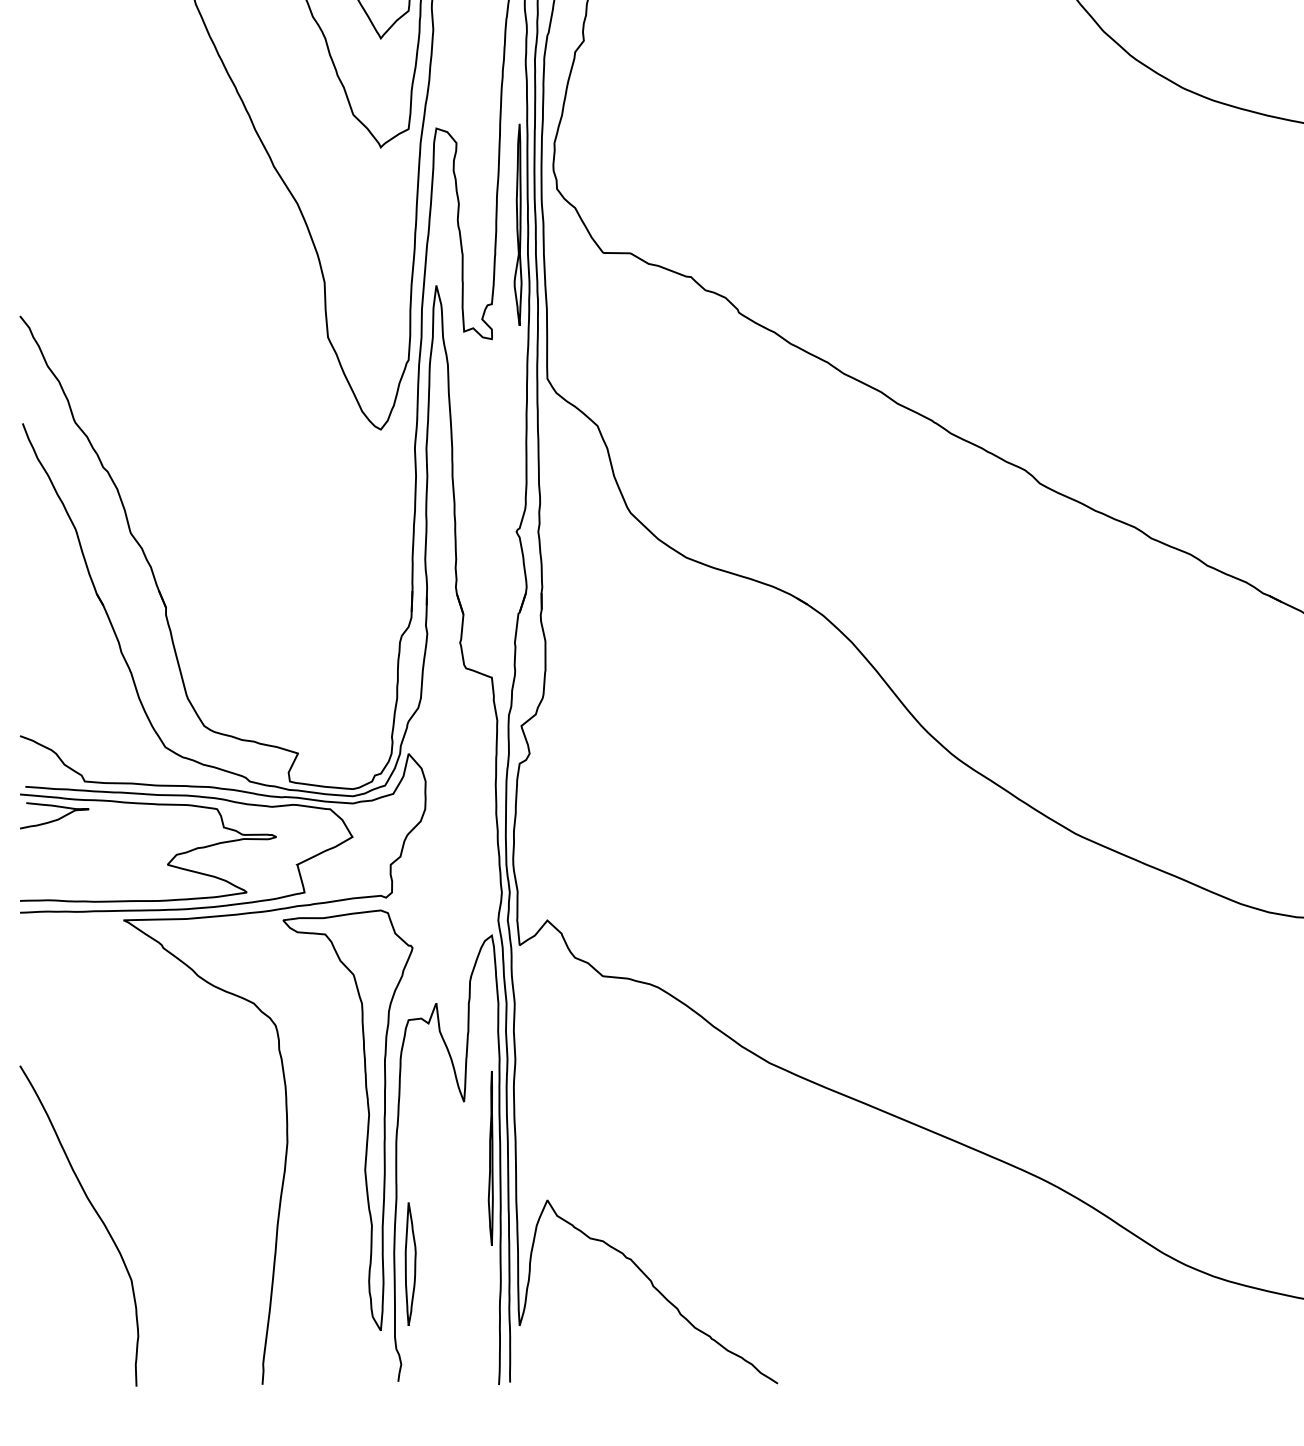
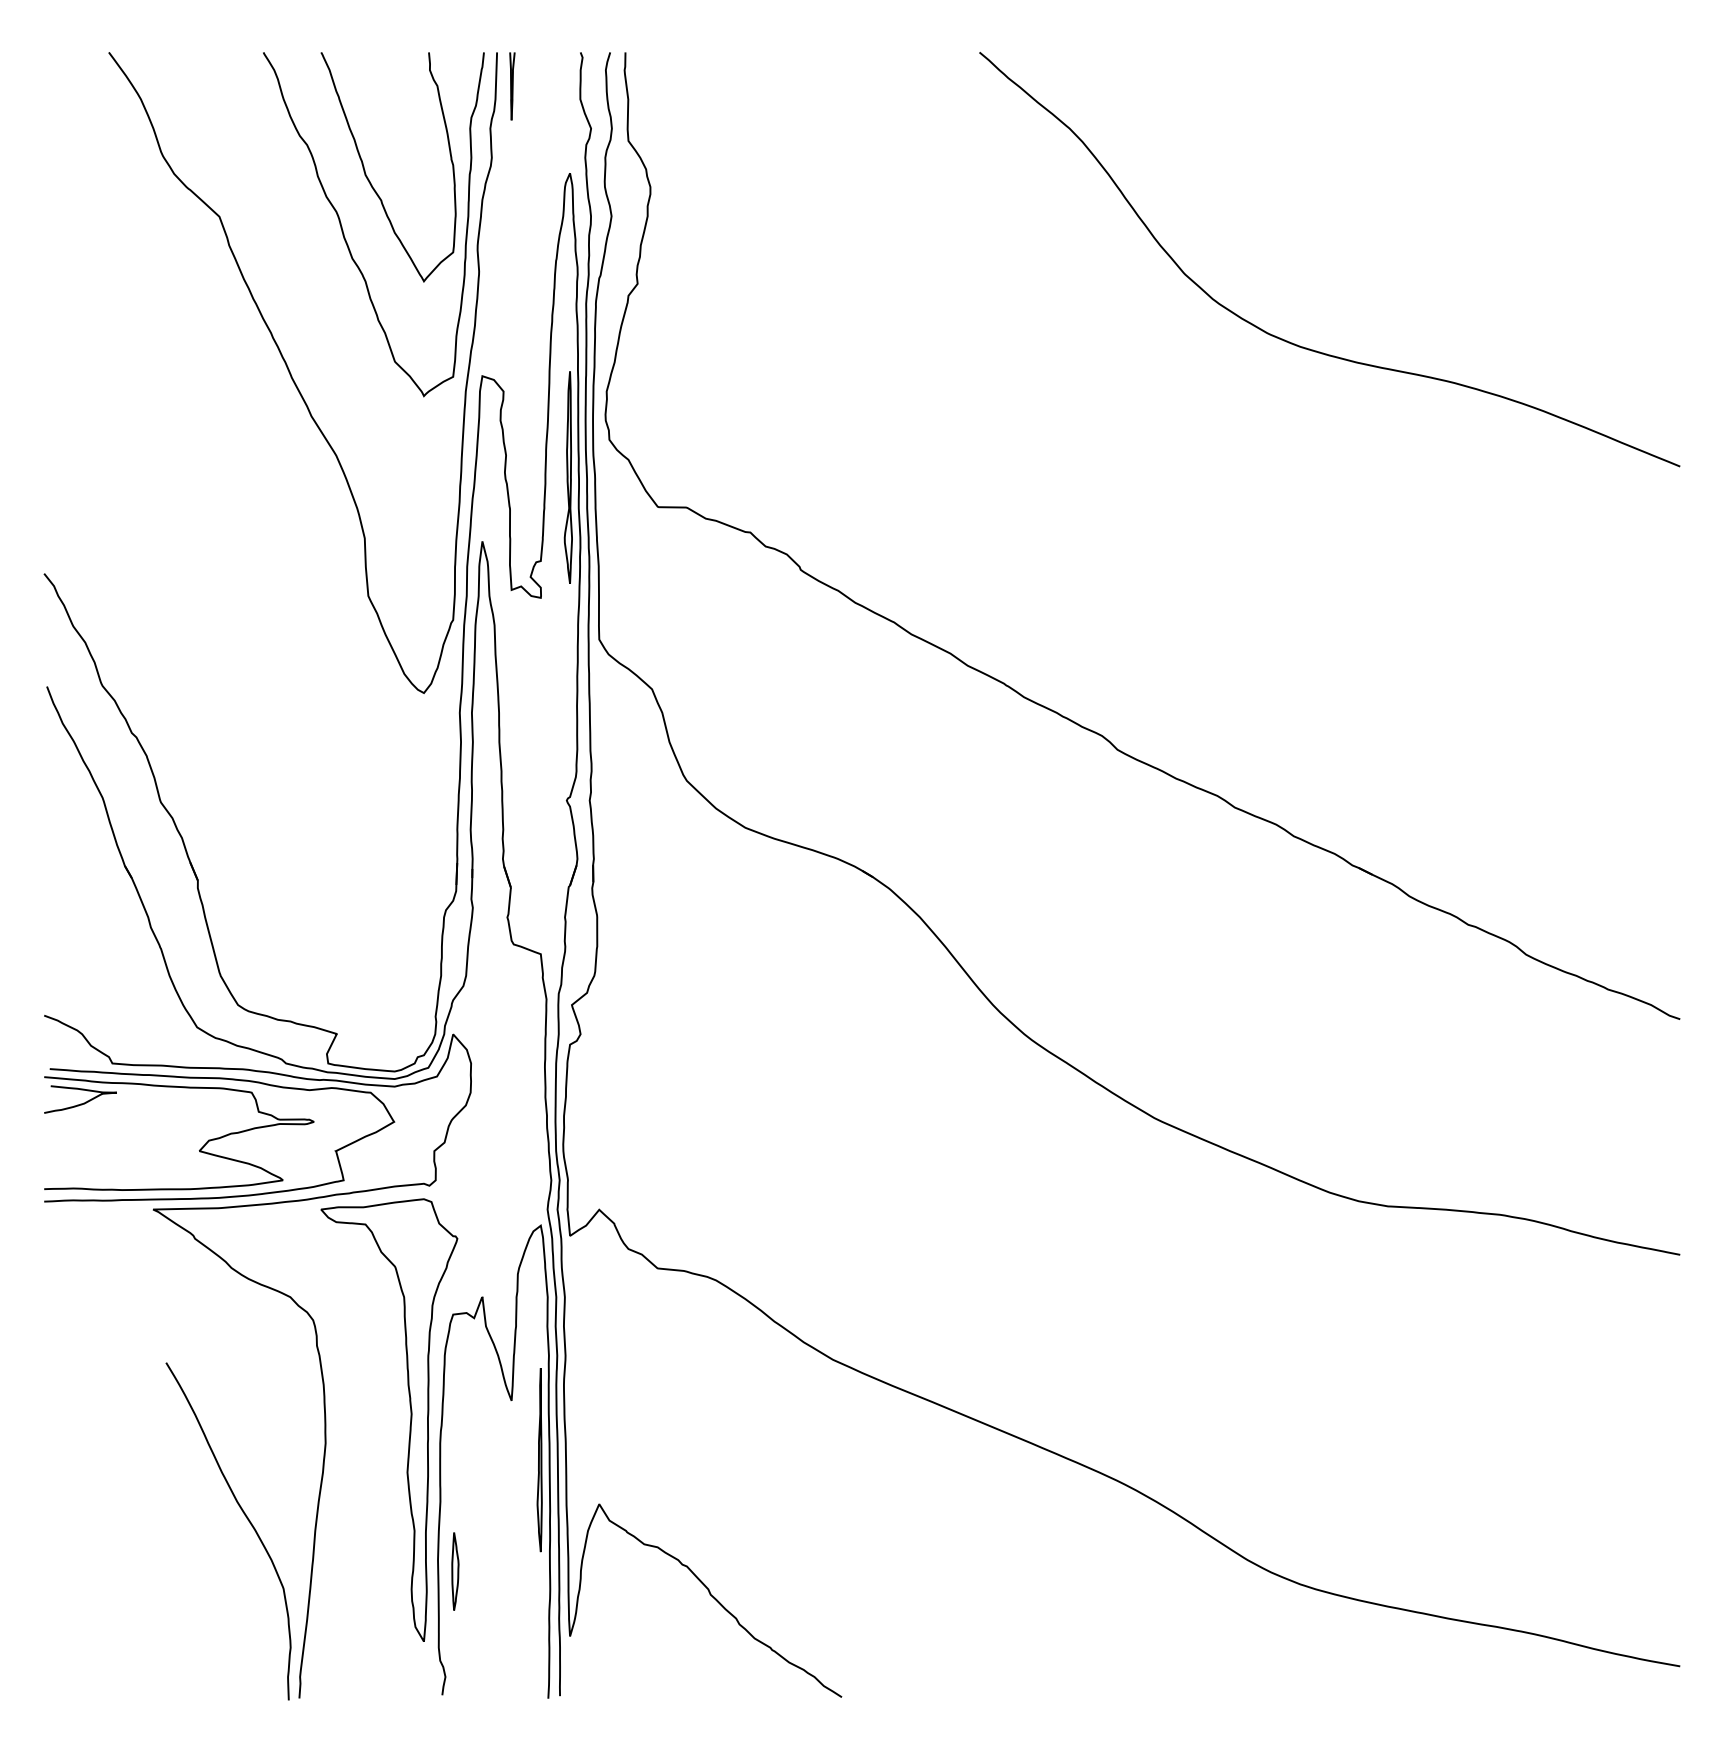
curve: (97, 1215) -> (247, 1520), moved
part: (410, 1264) -> (455, 1571), size x0.6

